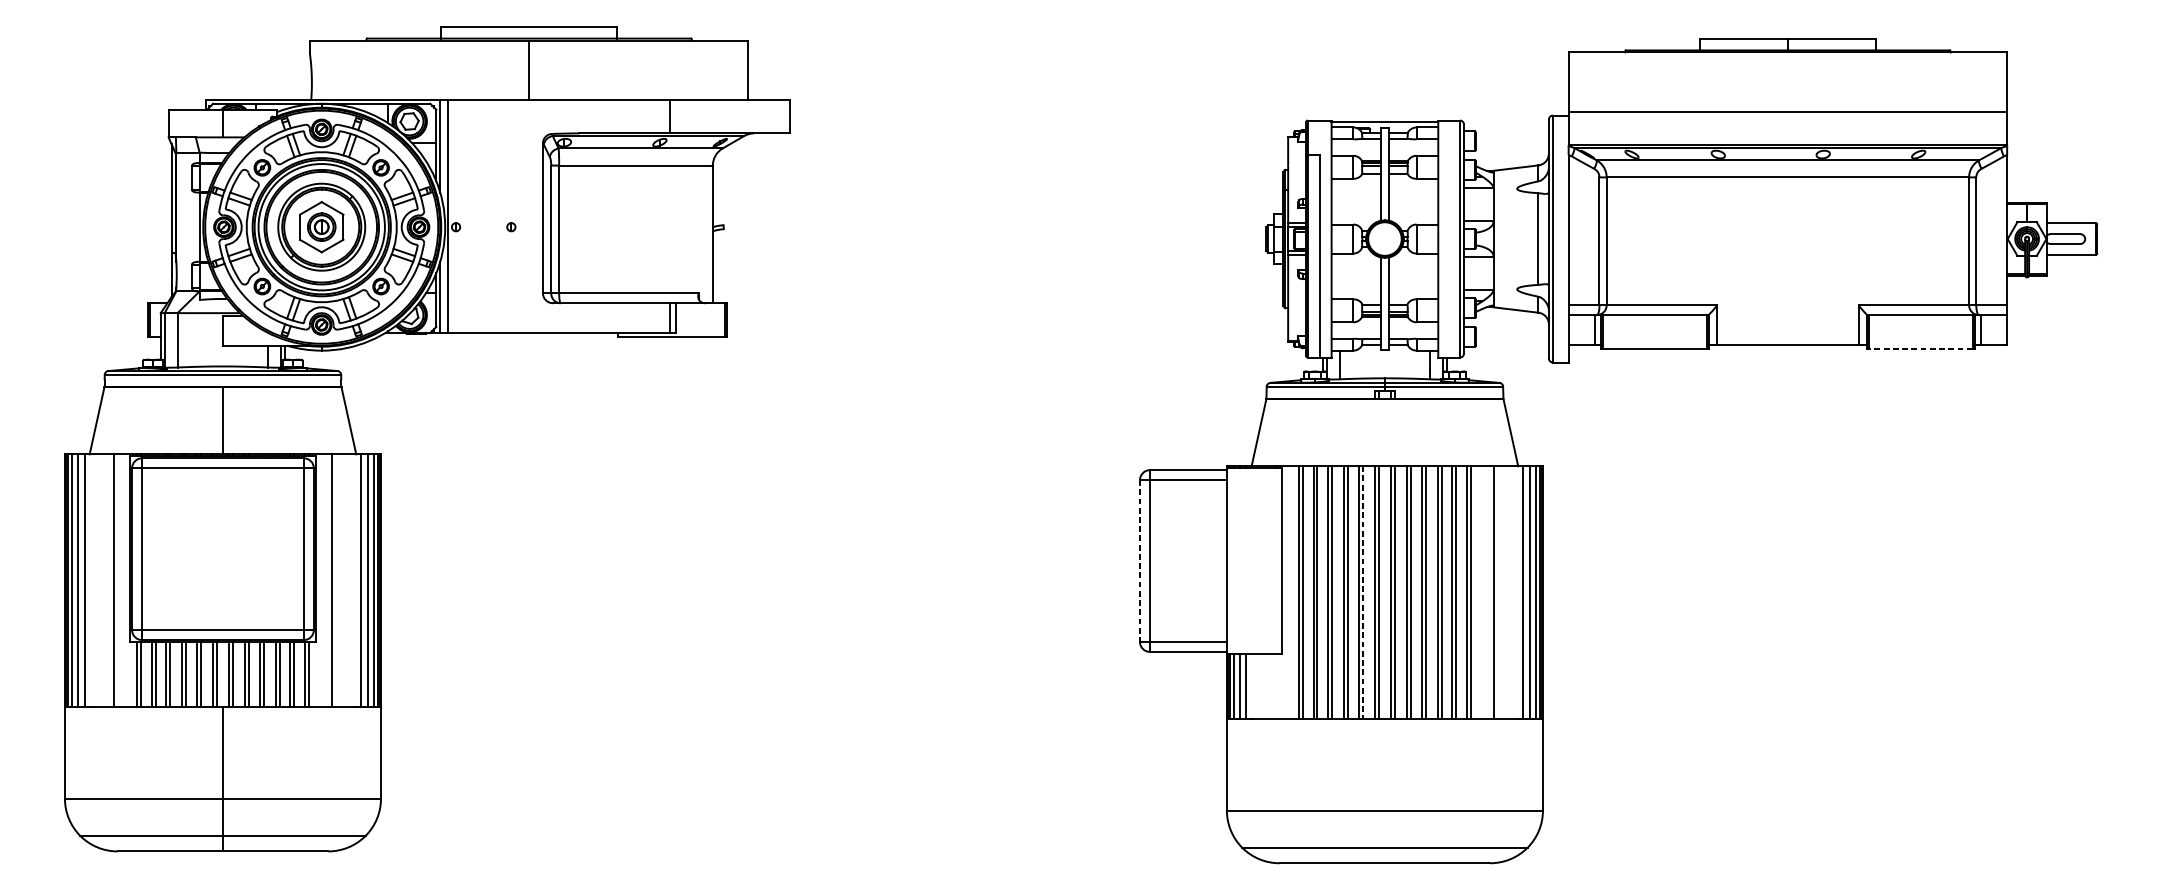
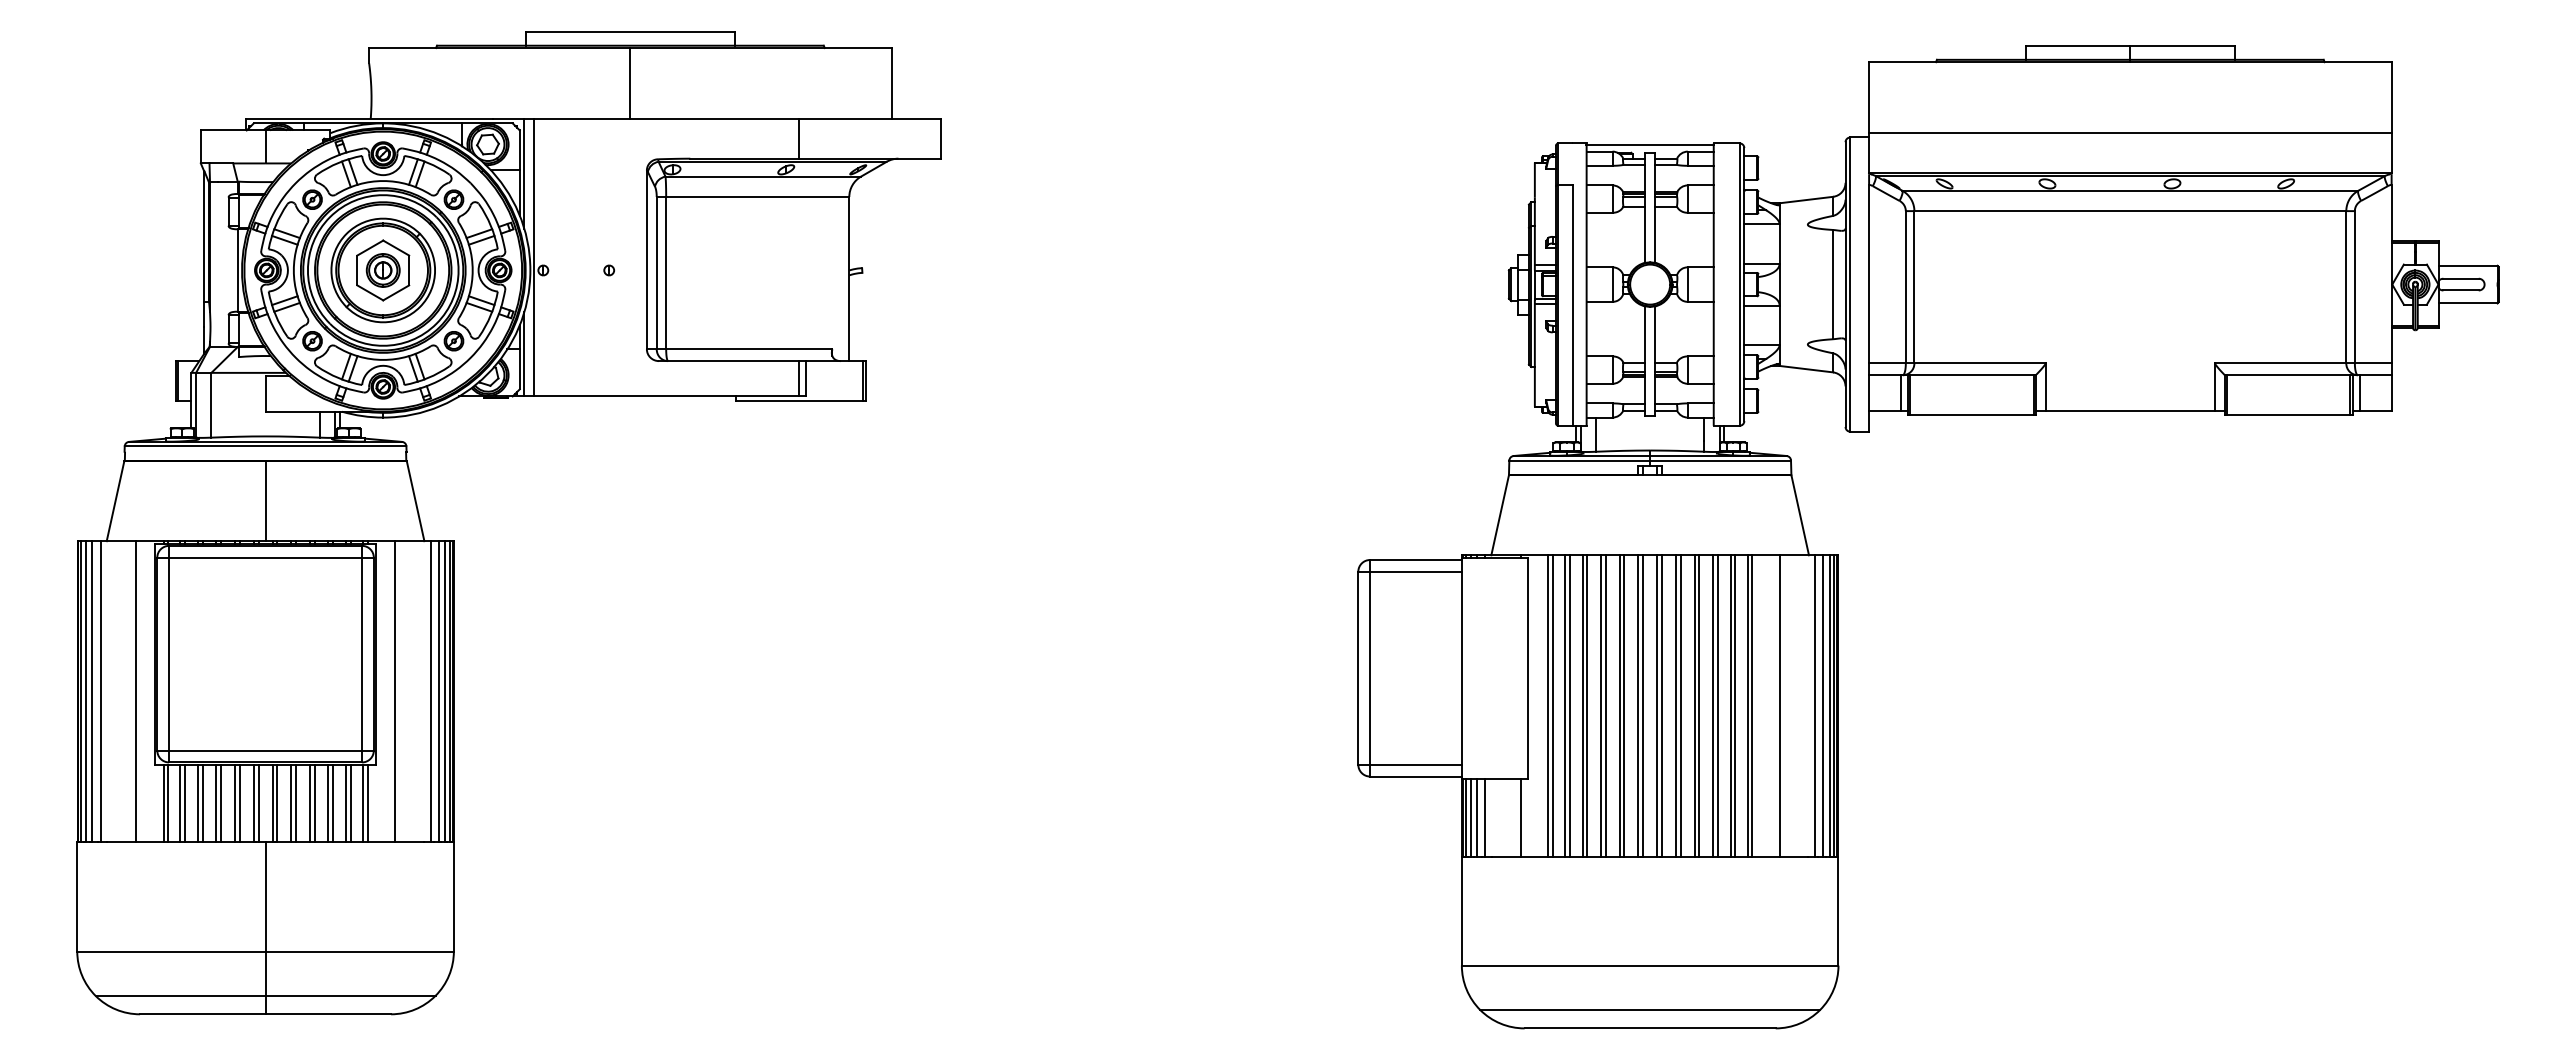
line: (1920, 348) -> (2288, 415), dashed -> solid
line: (1140, 561) -> (1358, 668), dashed -> solid
line: (1363, 592) -> (1624, 705), dashed -> solid
line: (1276, 686) -> (1520, 817), added

